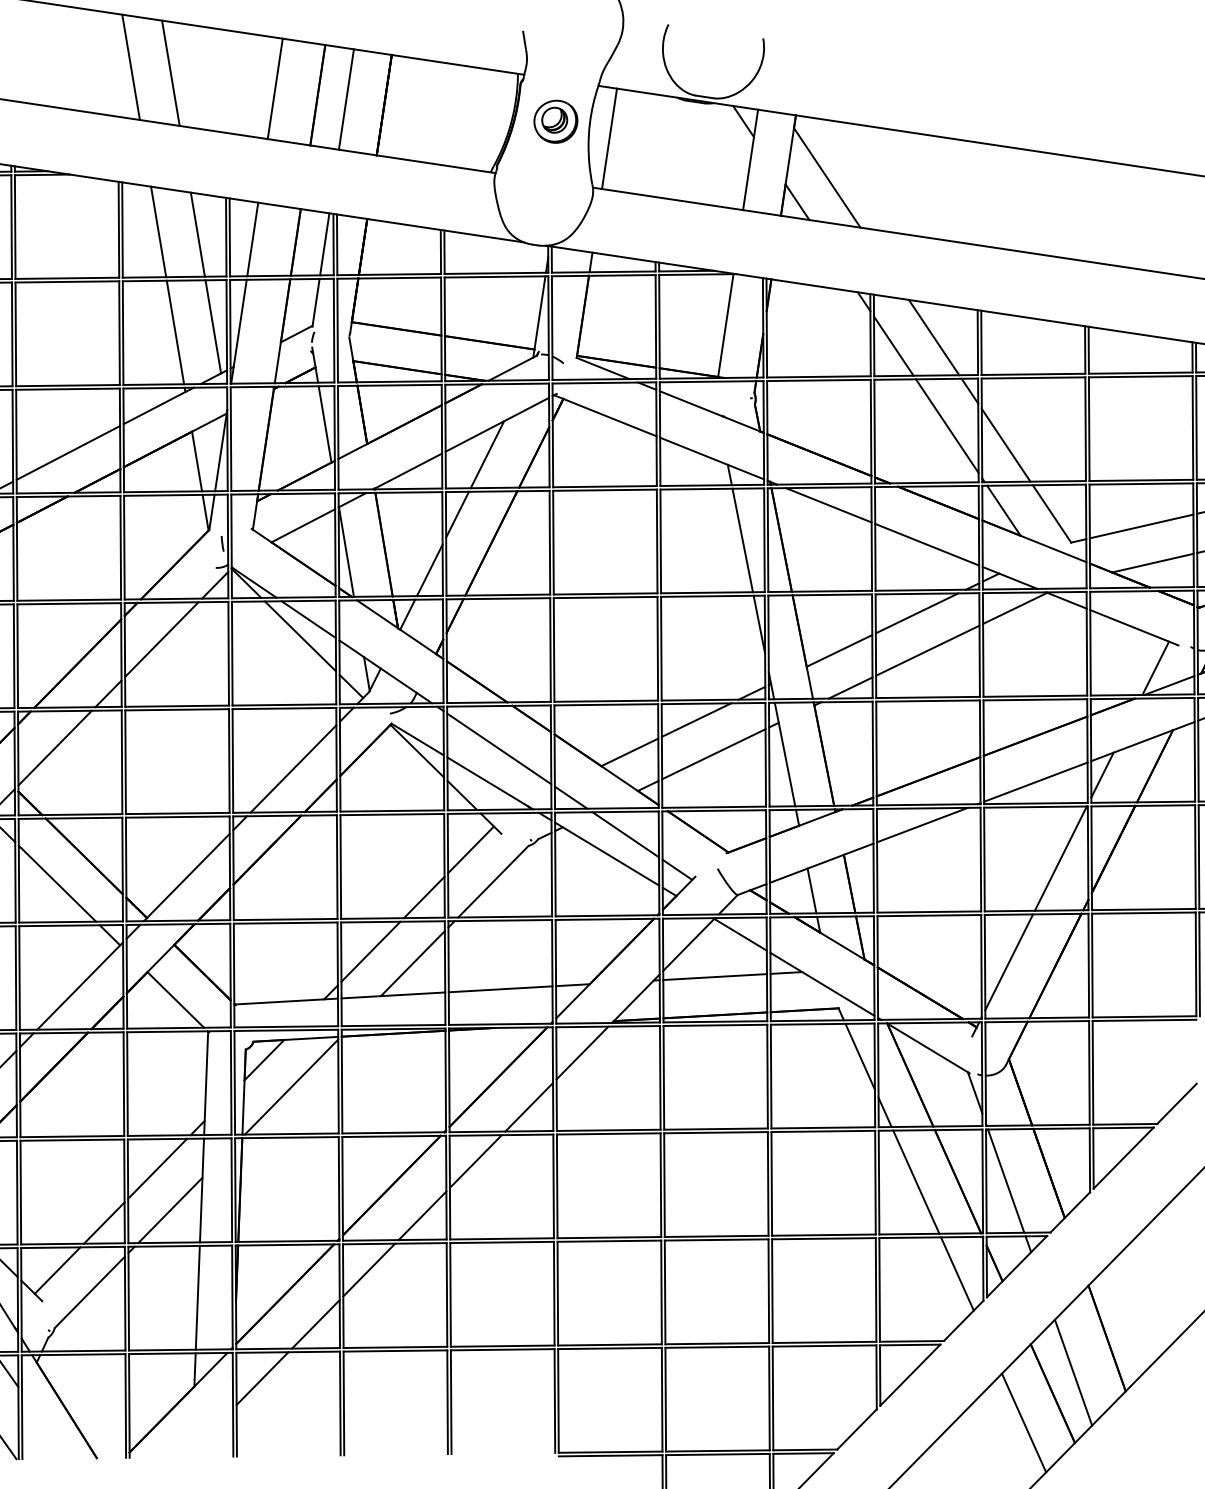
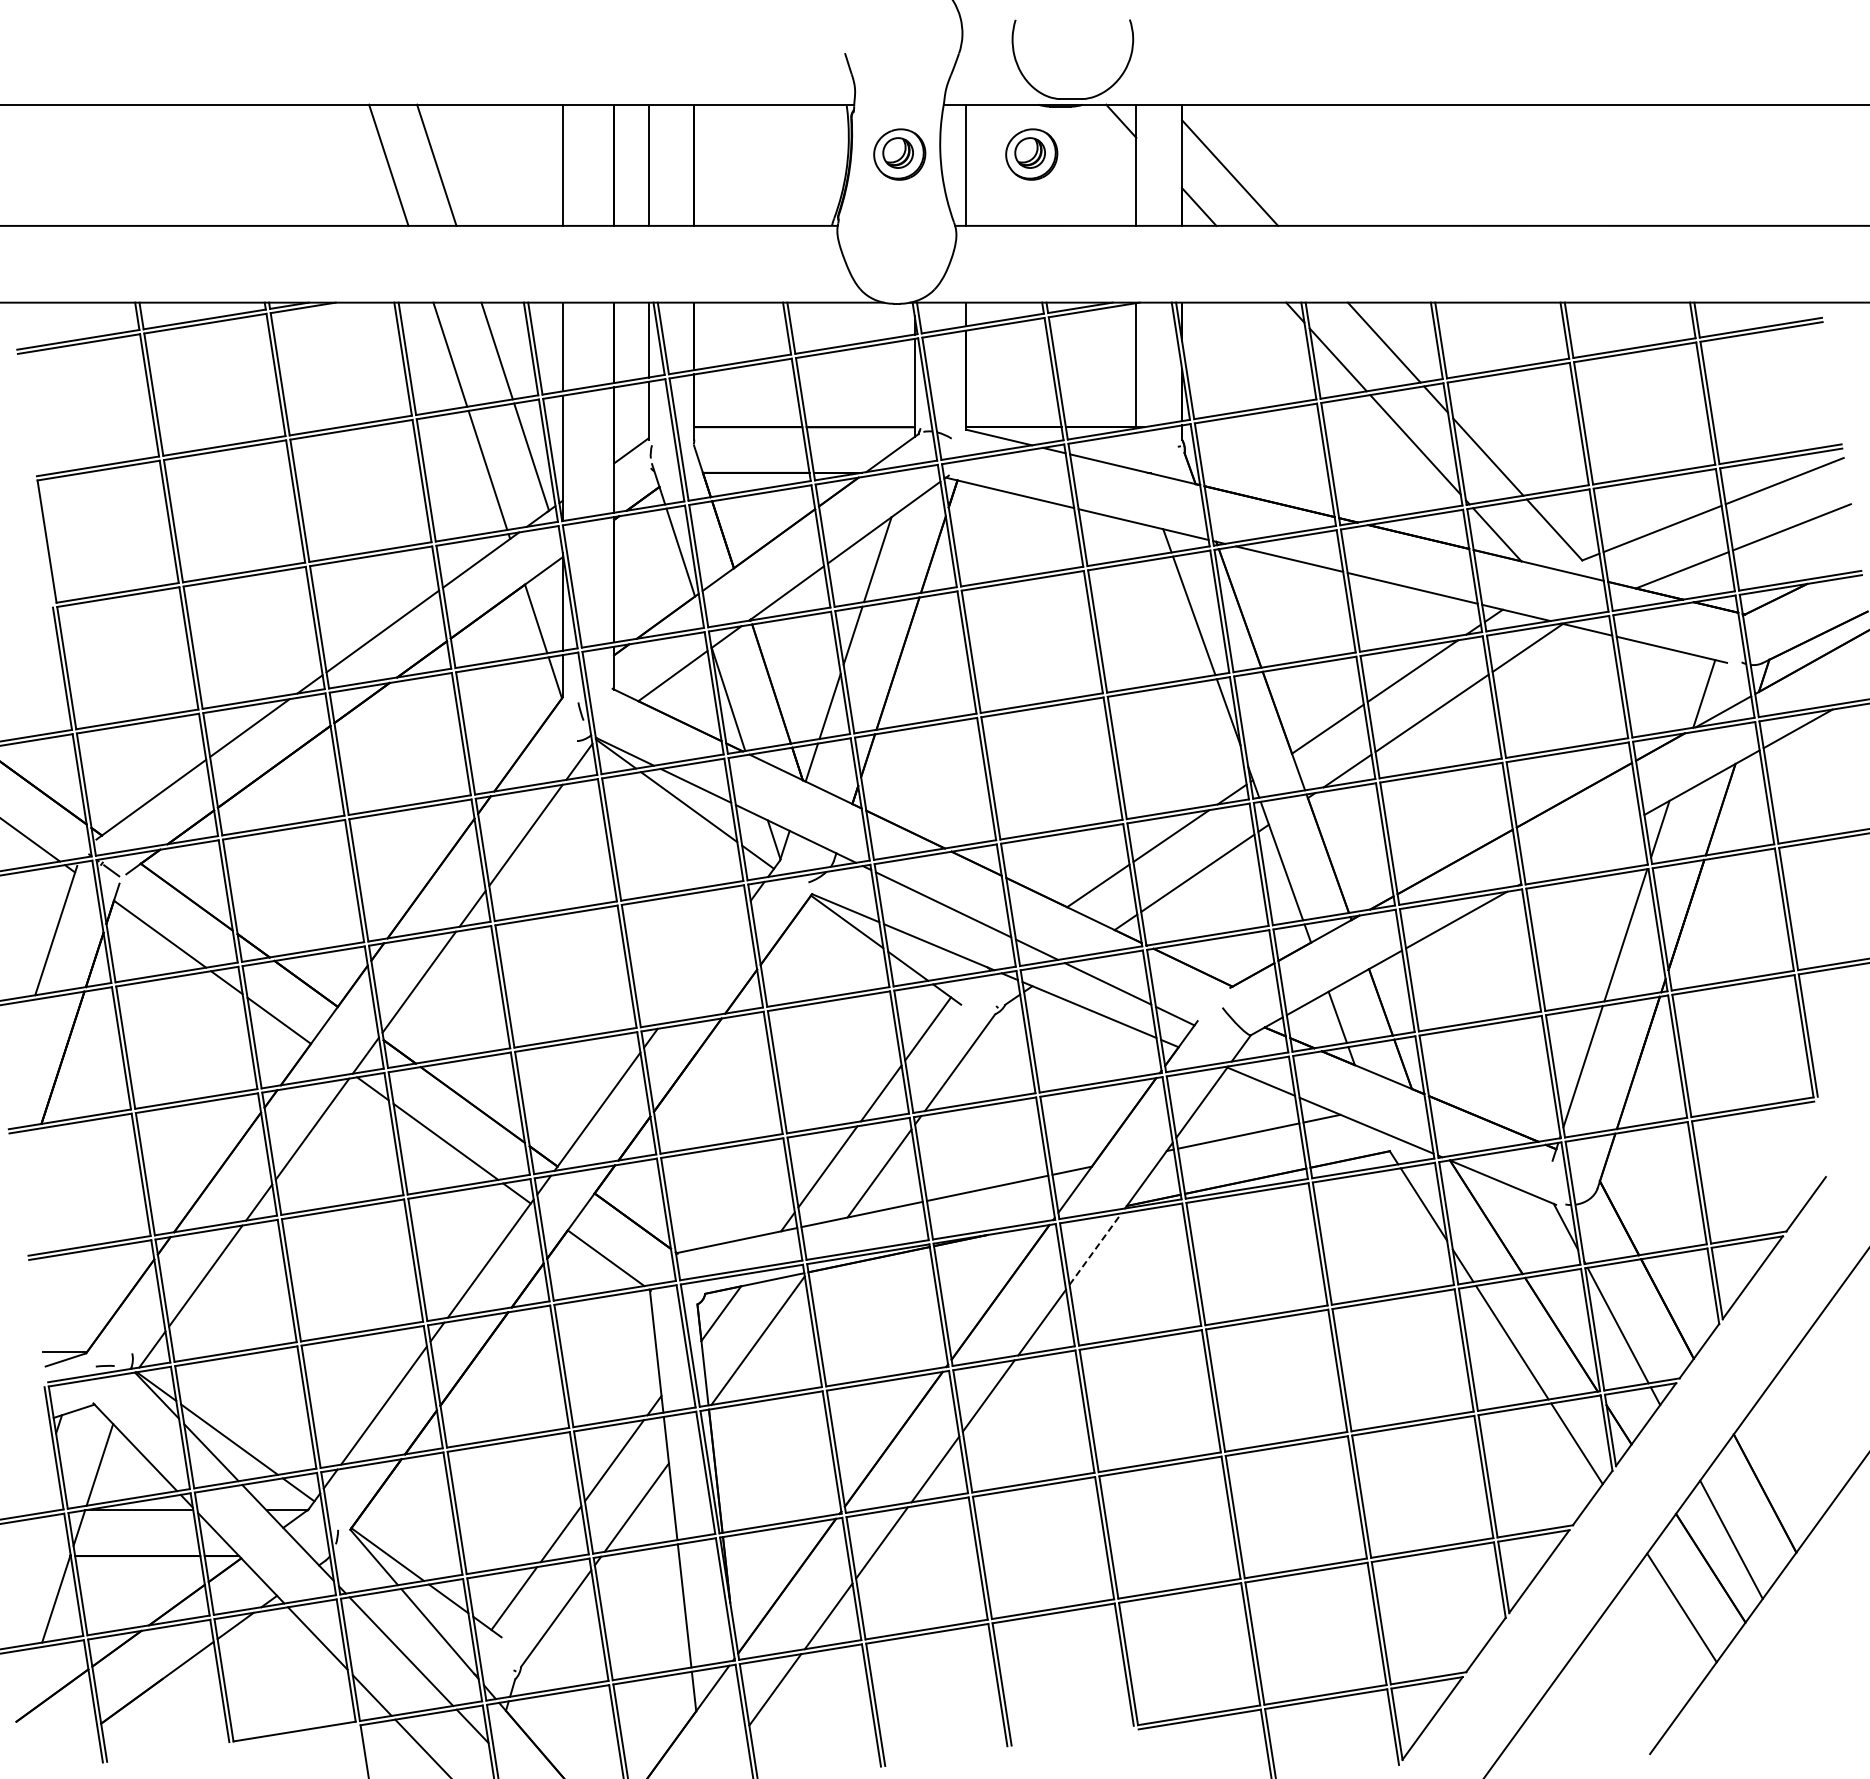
part: (665, 137) -> (1031, 154), added
line: (293, 768) -> (704, 964), removed
line: (1035, 782) -> (1582, 849), removed
line: (582, 1052) -> (1095, 1248), solid -> dashed

